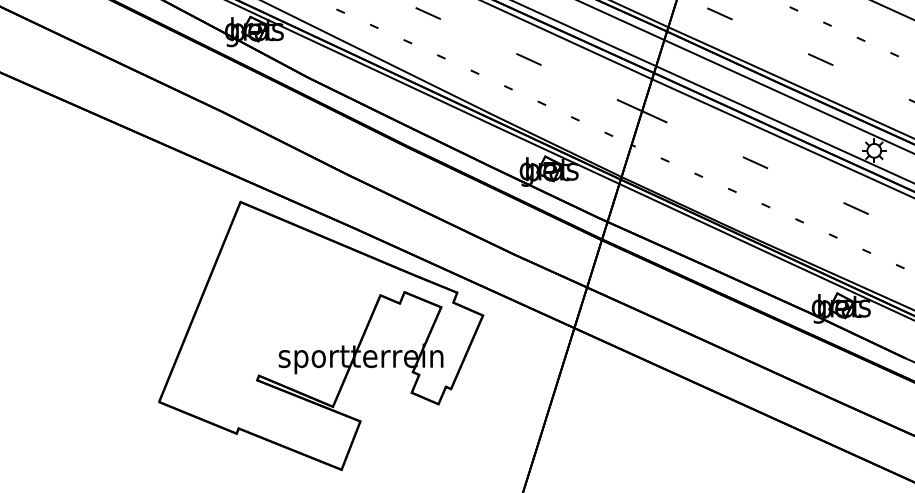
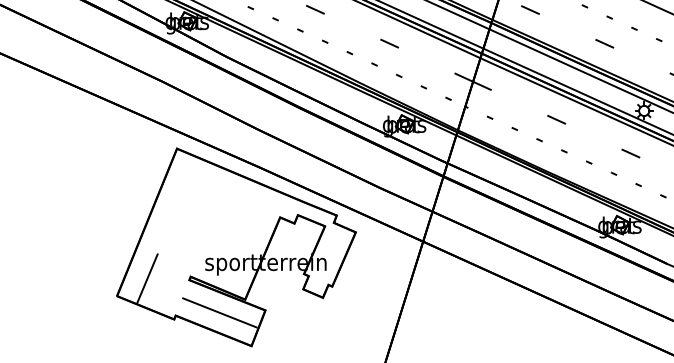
line: (200, 378) -> (147, 278), added
line: (298, 424) -> (219, 312), added

